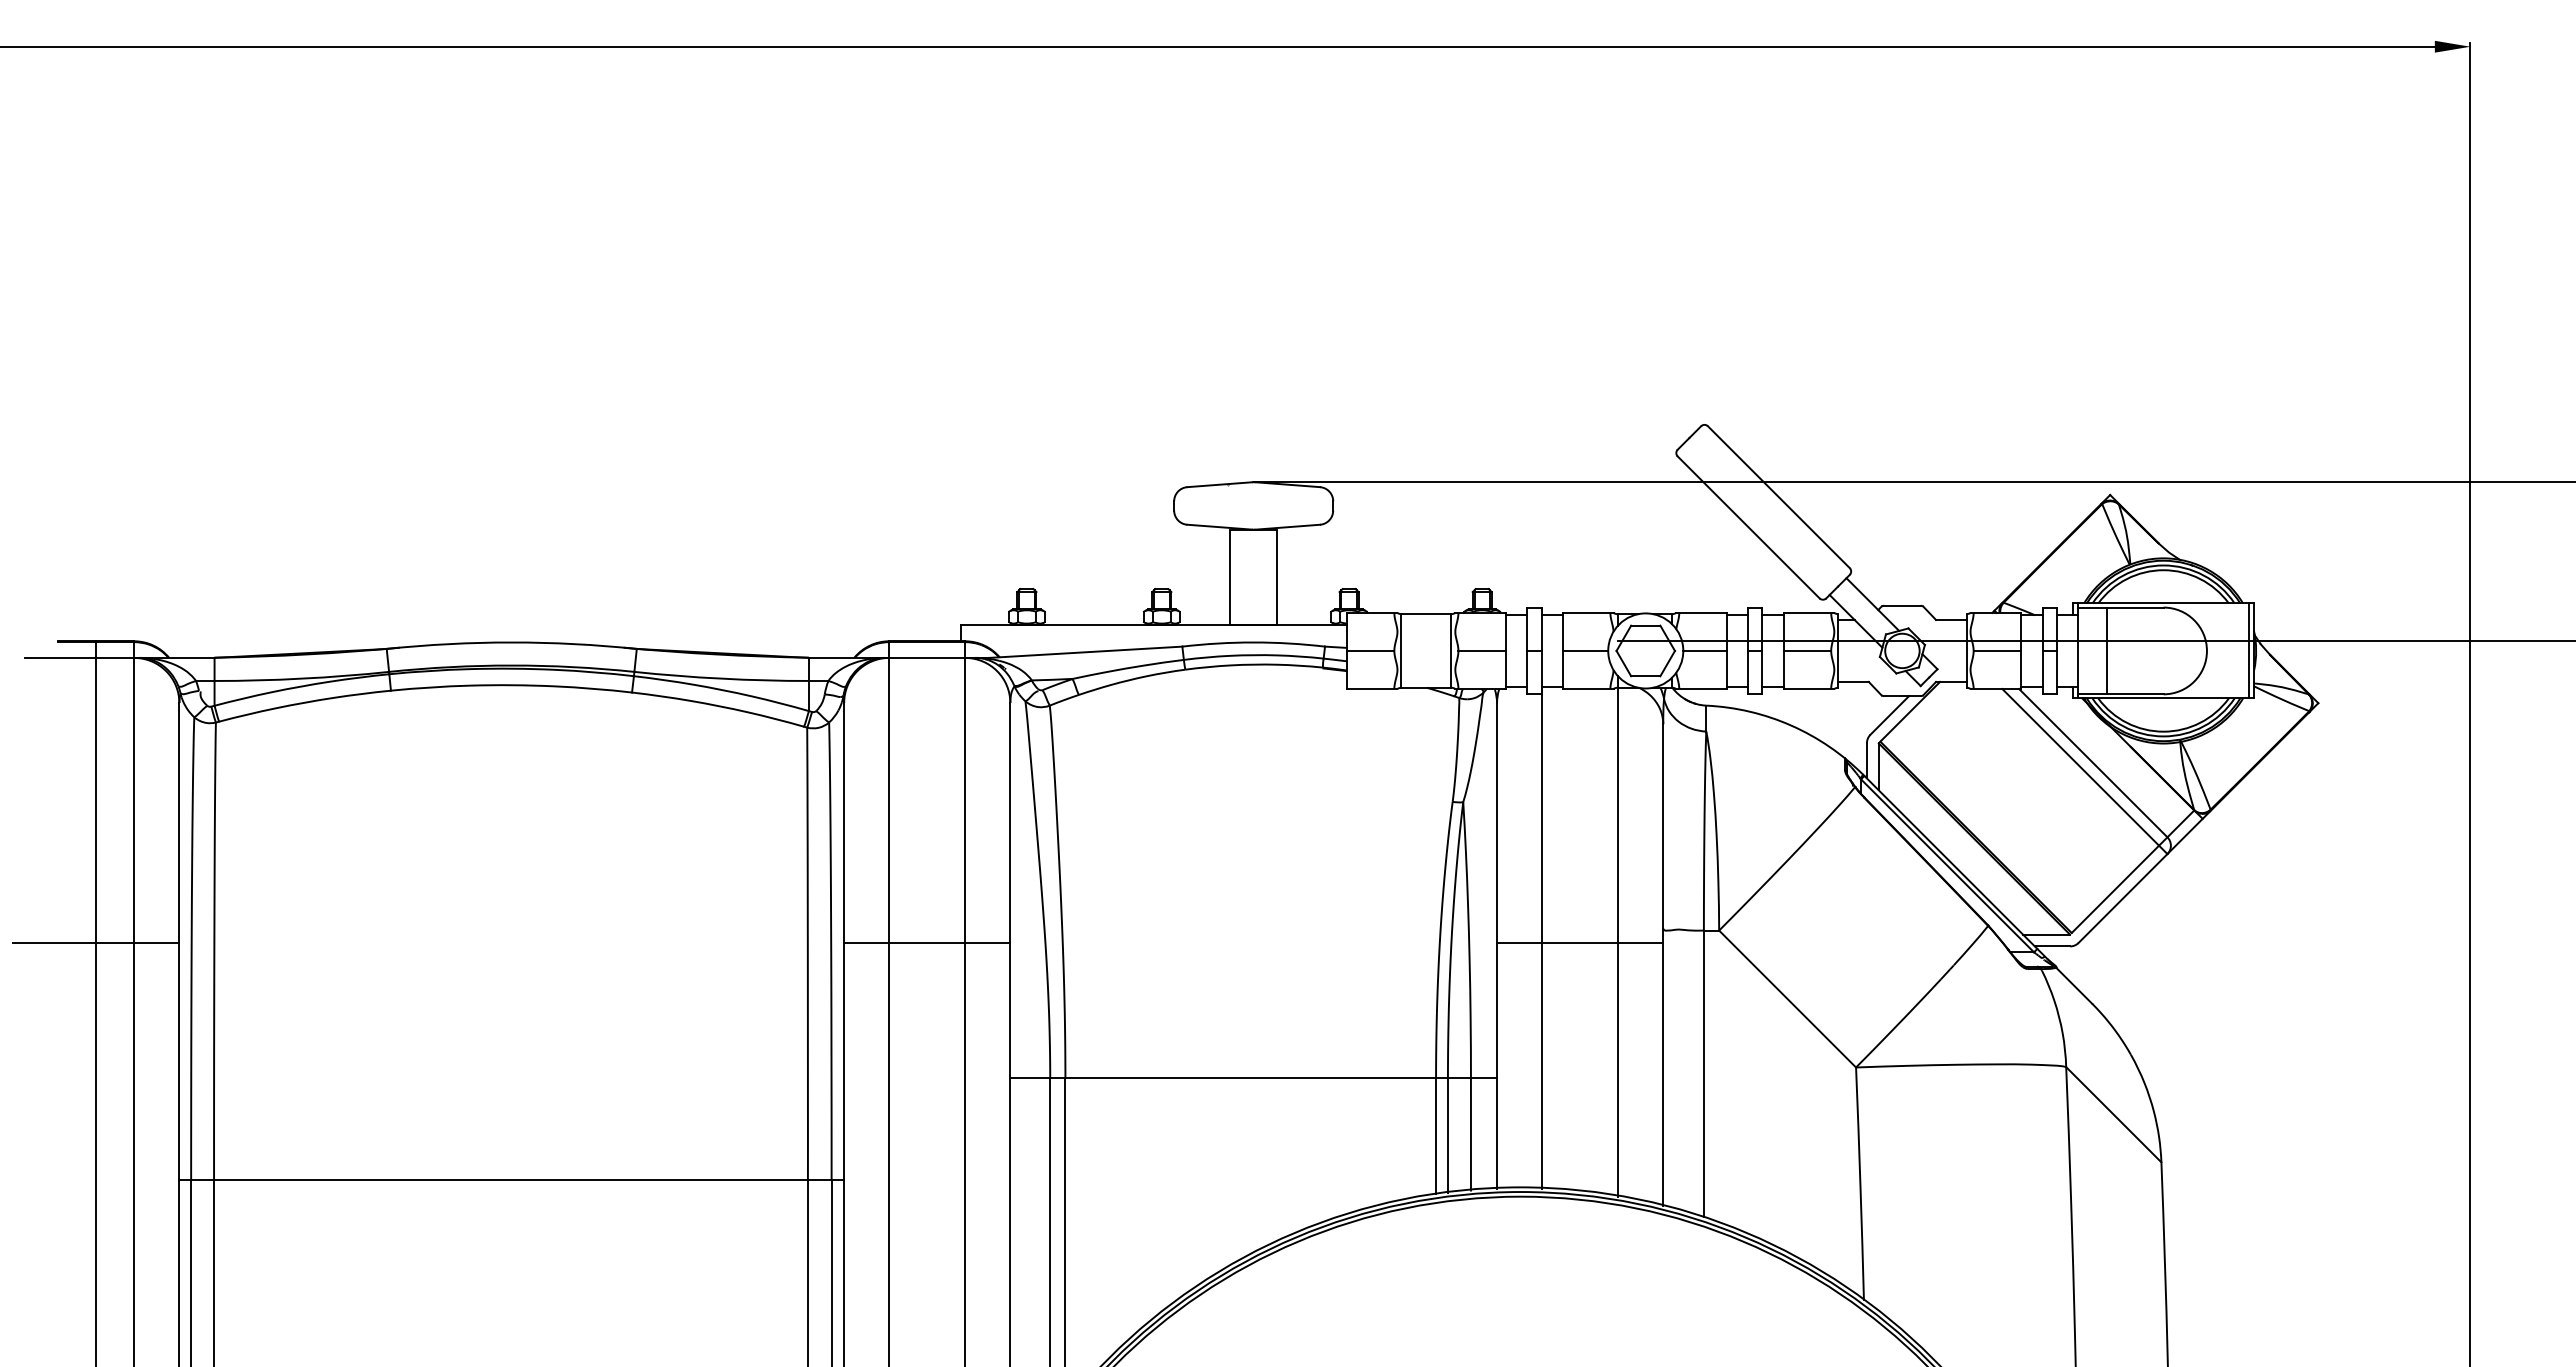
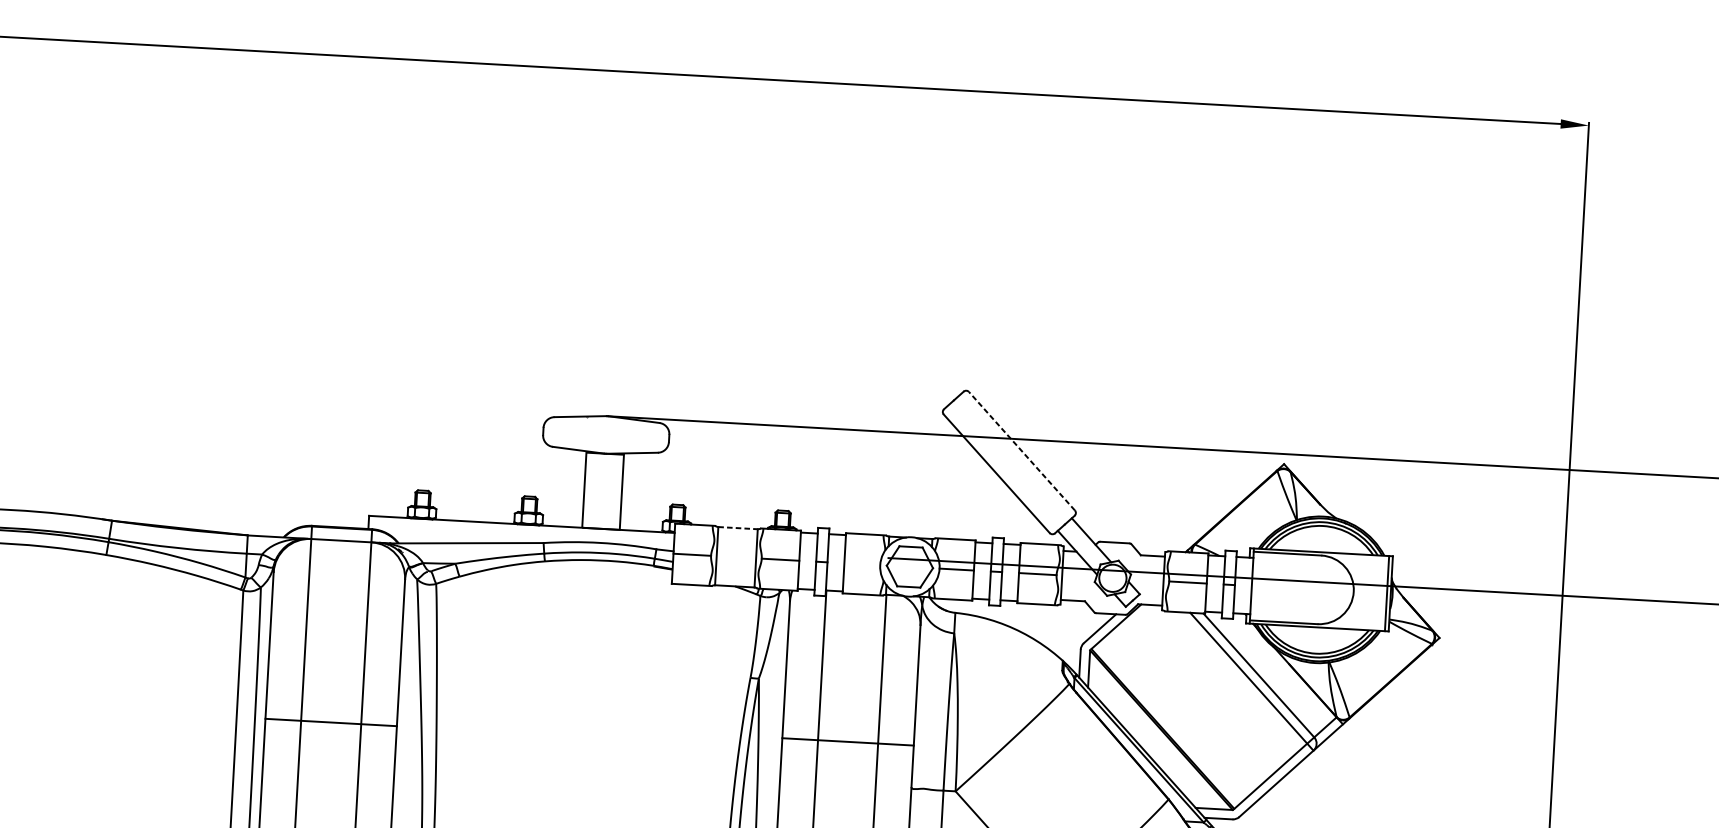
line: (1778, 496) -> (1021, 450), solid -> dashed
line: (1426, 614) -> (738, 528), solid -> dashed
line: (1585, 650) -> (862, 563), removed
line: (2106, 650) -> (1274, 586), removed
line: (927, 942) -> (331, 722), moved
line: (1580, 942) -> (848, 741), moved

